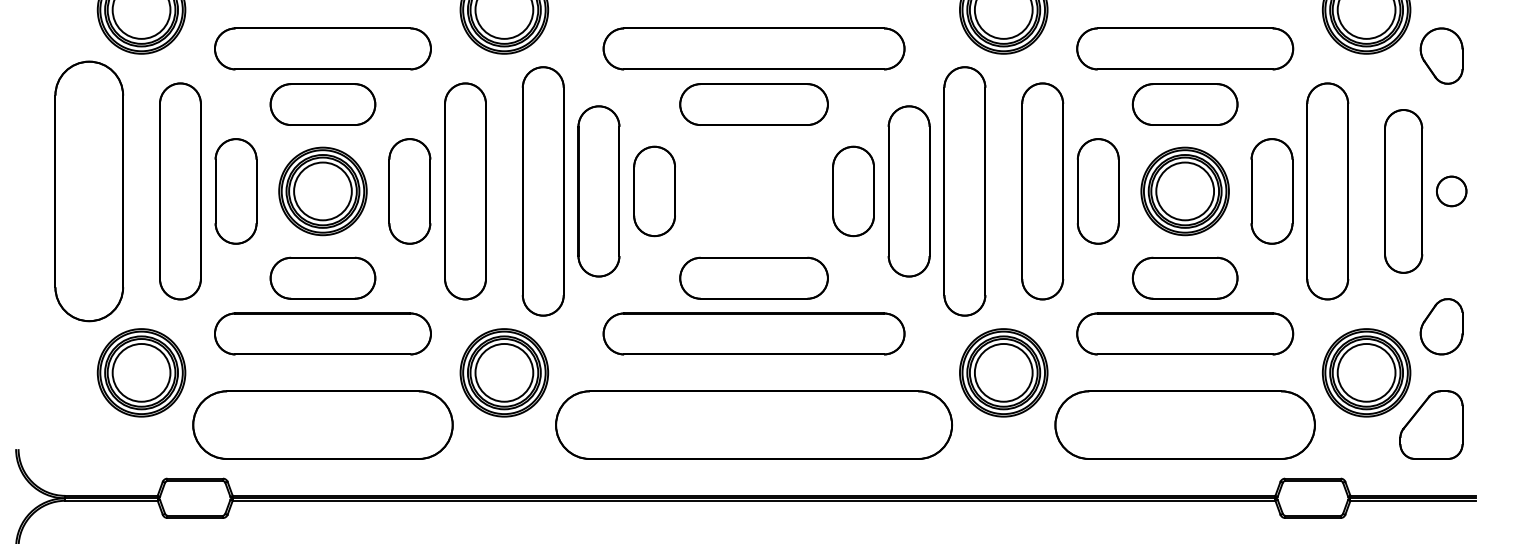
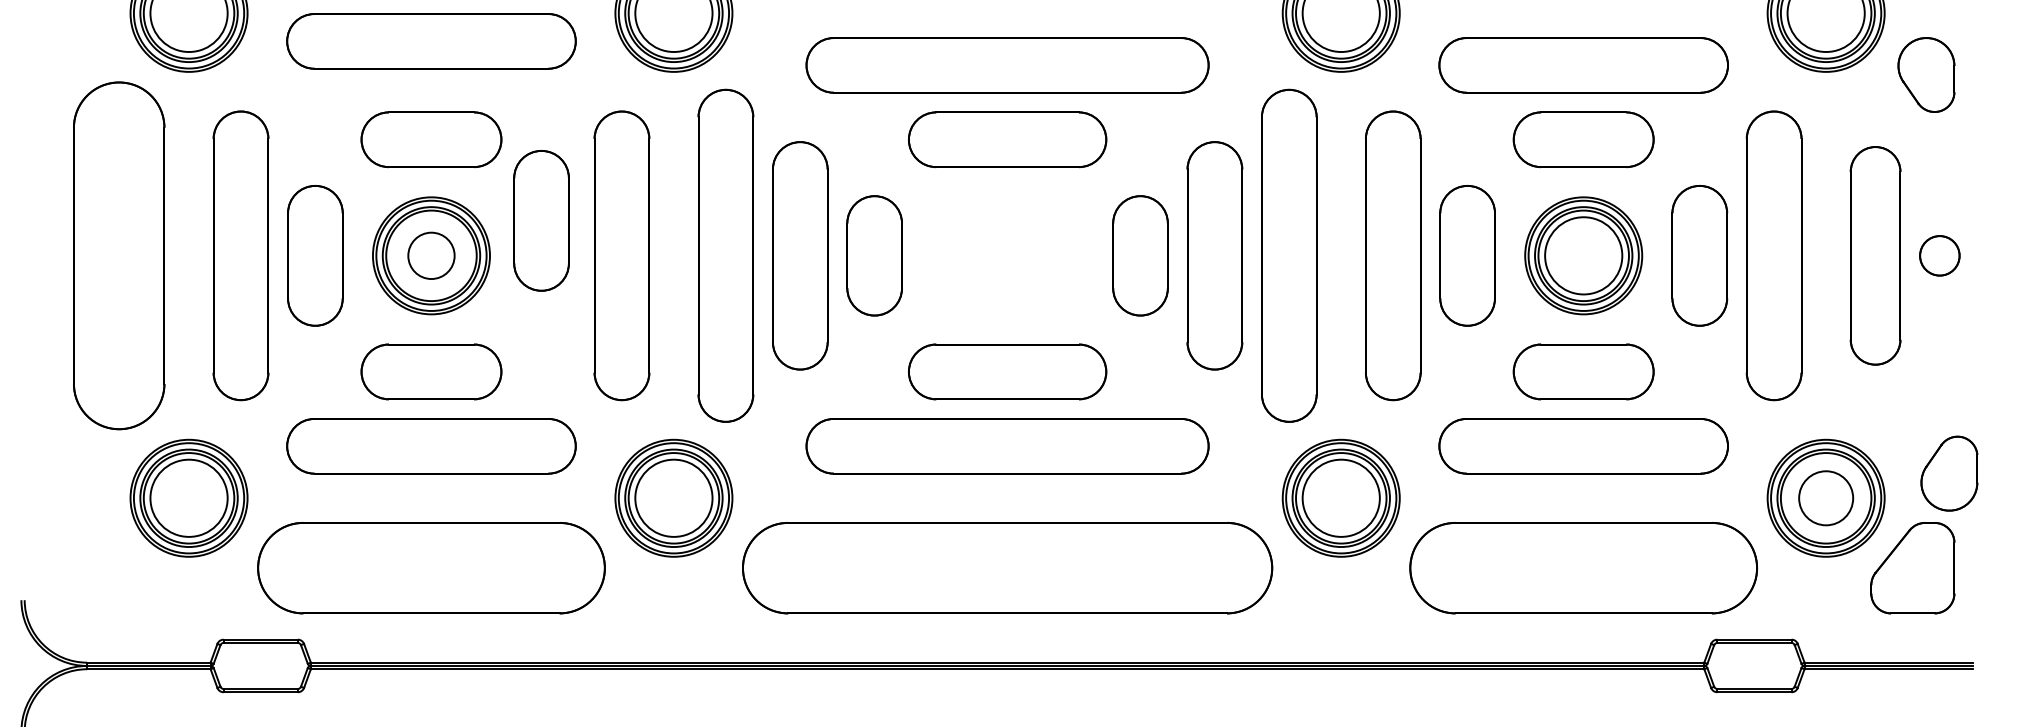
part: (322, 49) -> (431, 41), moved
circle: (322, 191) -> (431, 255), size x0.6
part: (409, 191) -> (541, 220), moved
part: (1441, 326) -> (1949, 473), moved
circle: (1366, 372) -> (1825, 497), size x0.7

